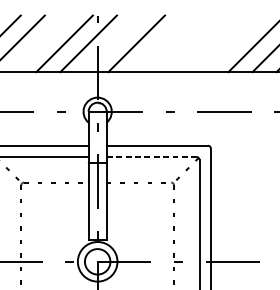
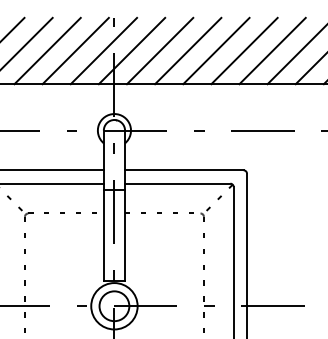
line: (40, 43) -> (47, 50), added
line: (112, 43) -> (131, 50), added
line: (160, 43) -> (188, 50), added
line: (184, 43) -> (216, 50), added
line: (208, 43) -> (244, 50), added
line: (232, 43) -> (272, 50), added
line: (151, 156) -> (177, 183), dashed -> solid

